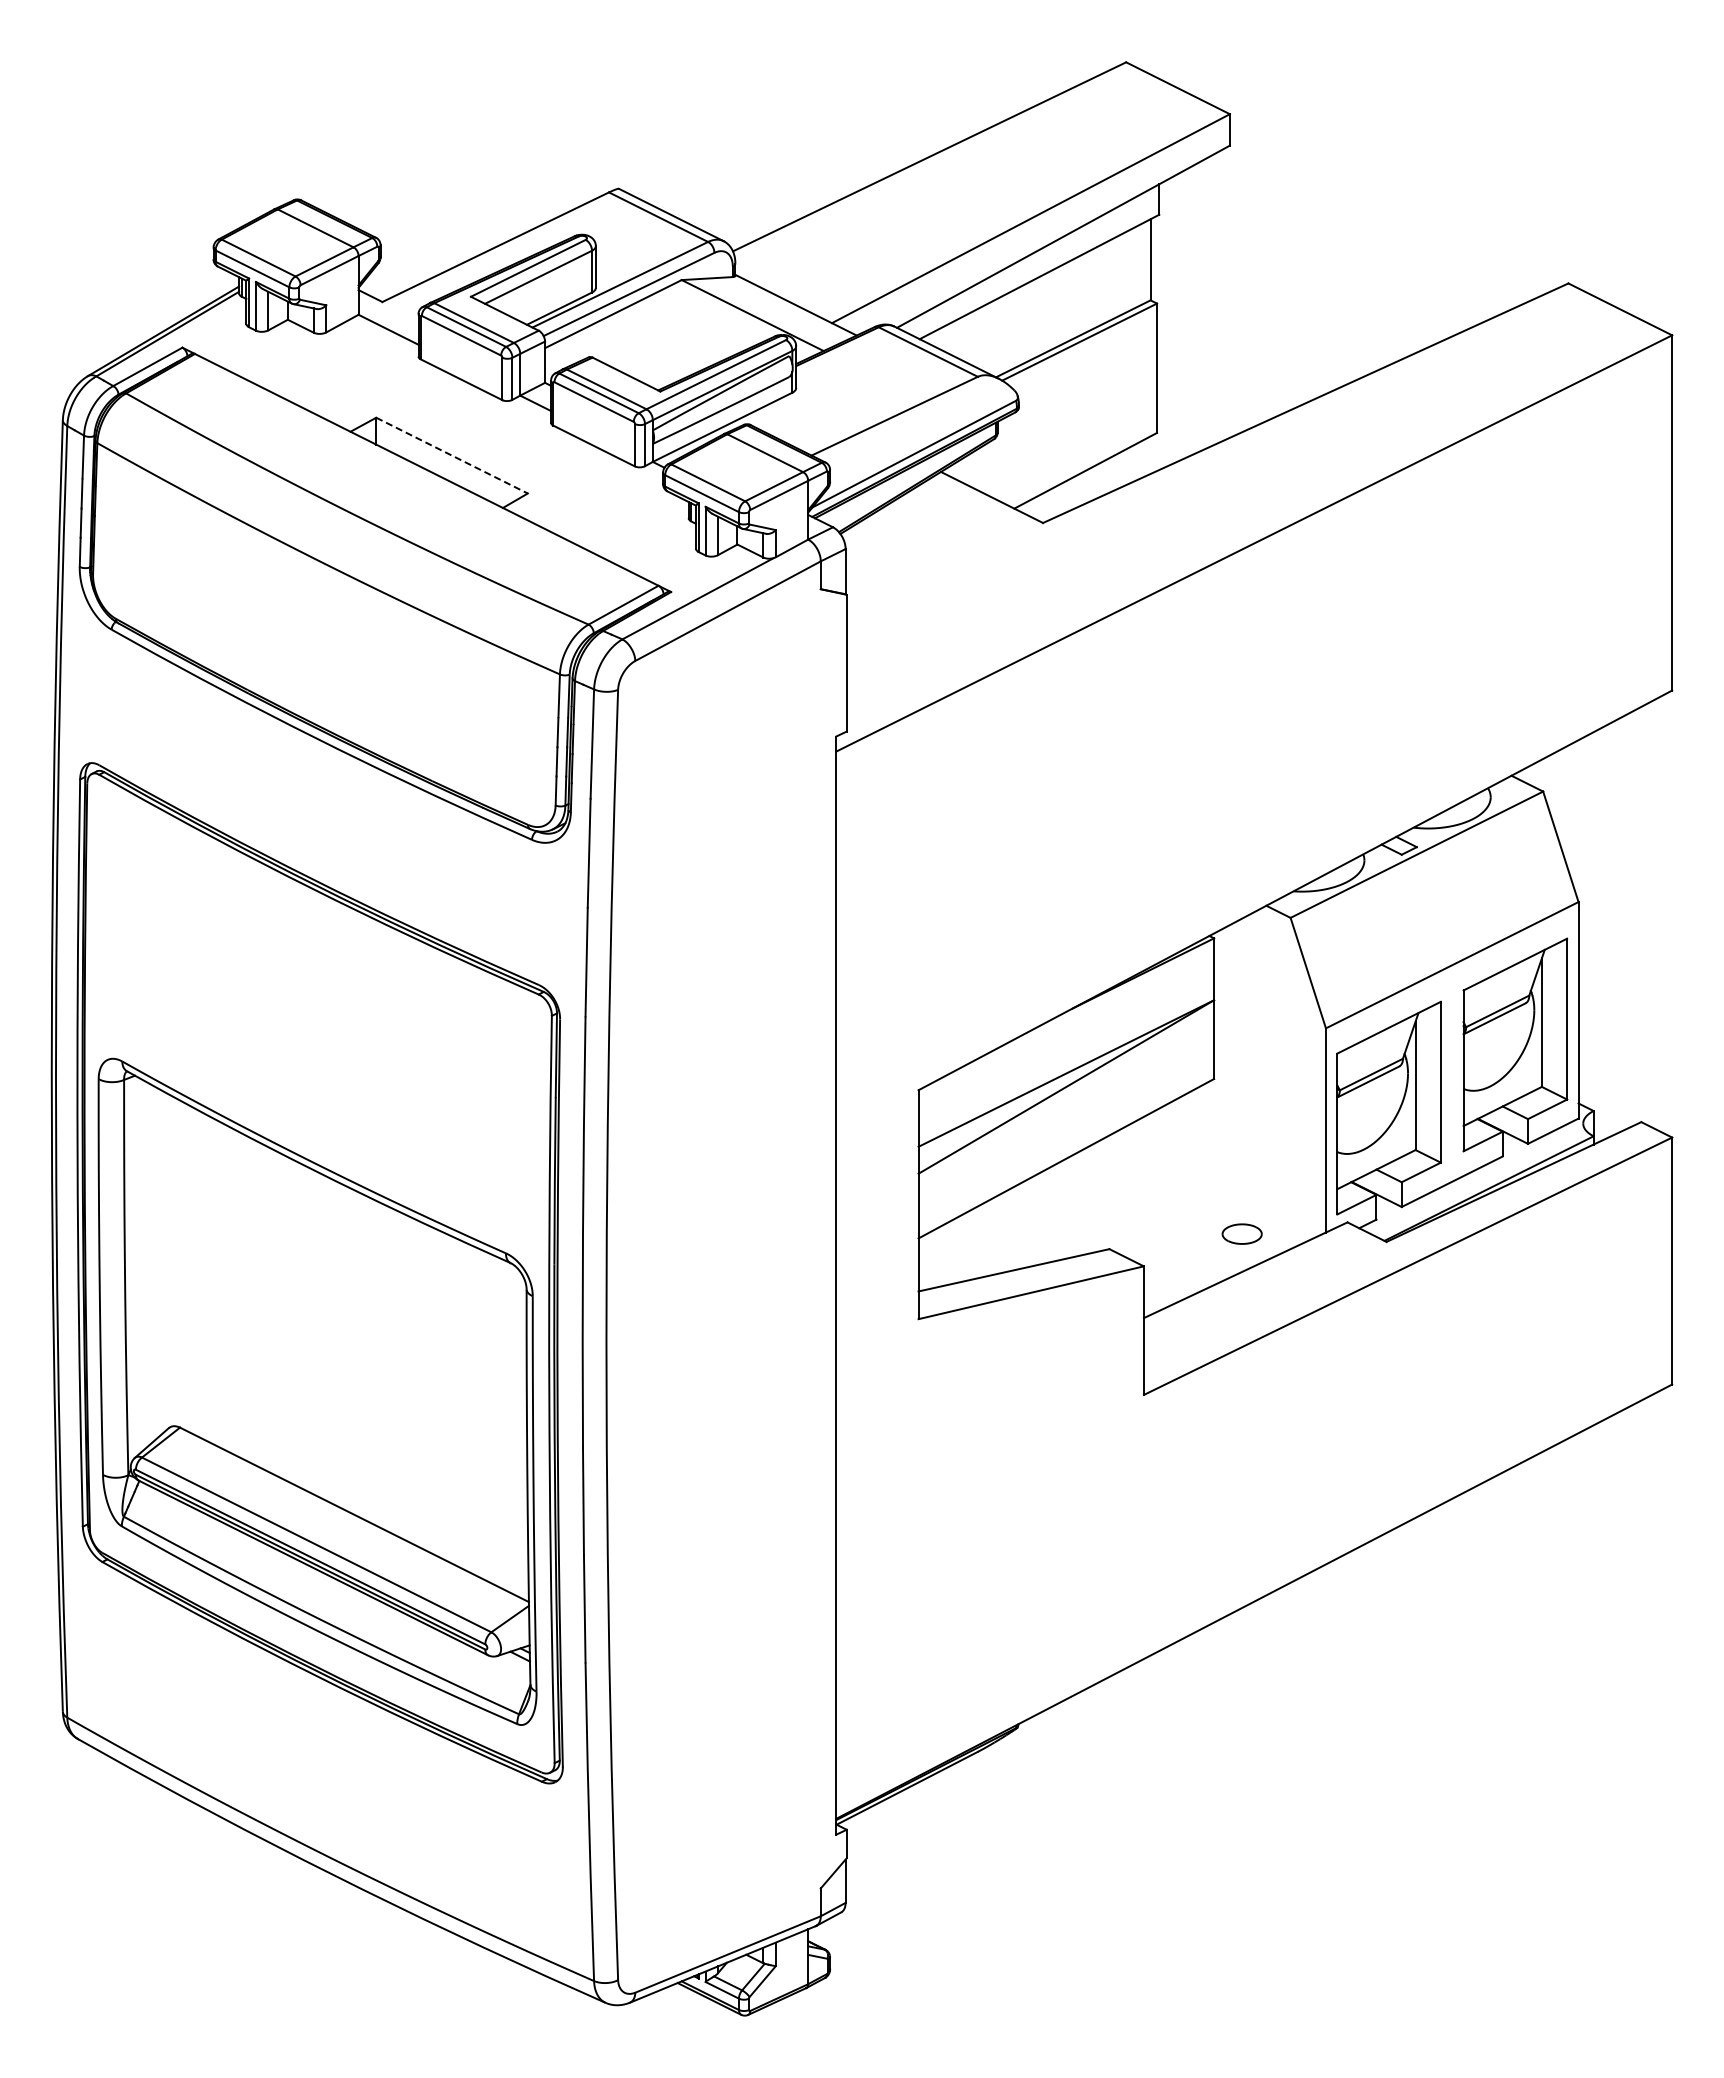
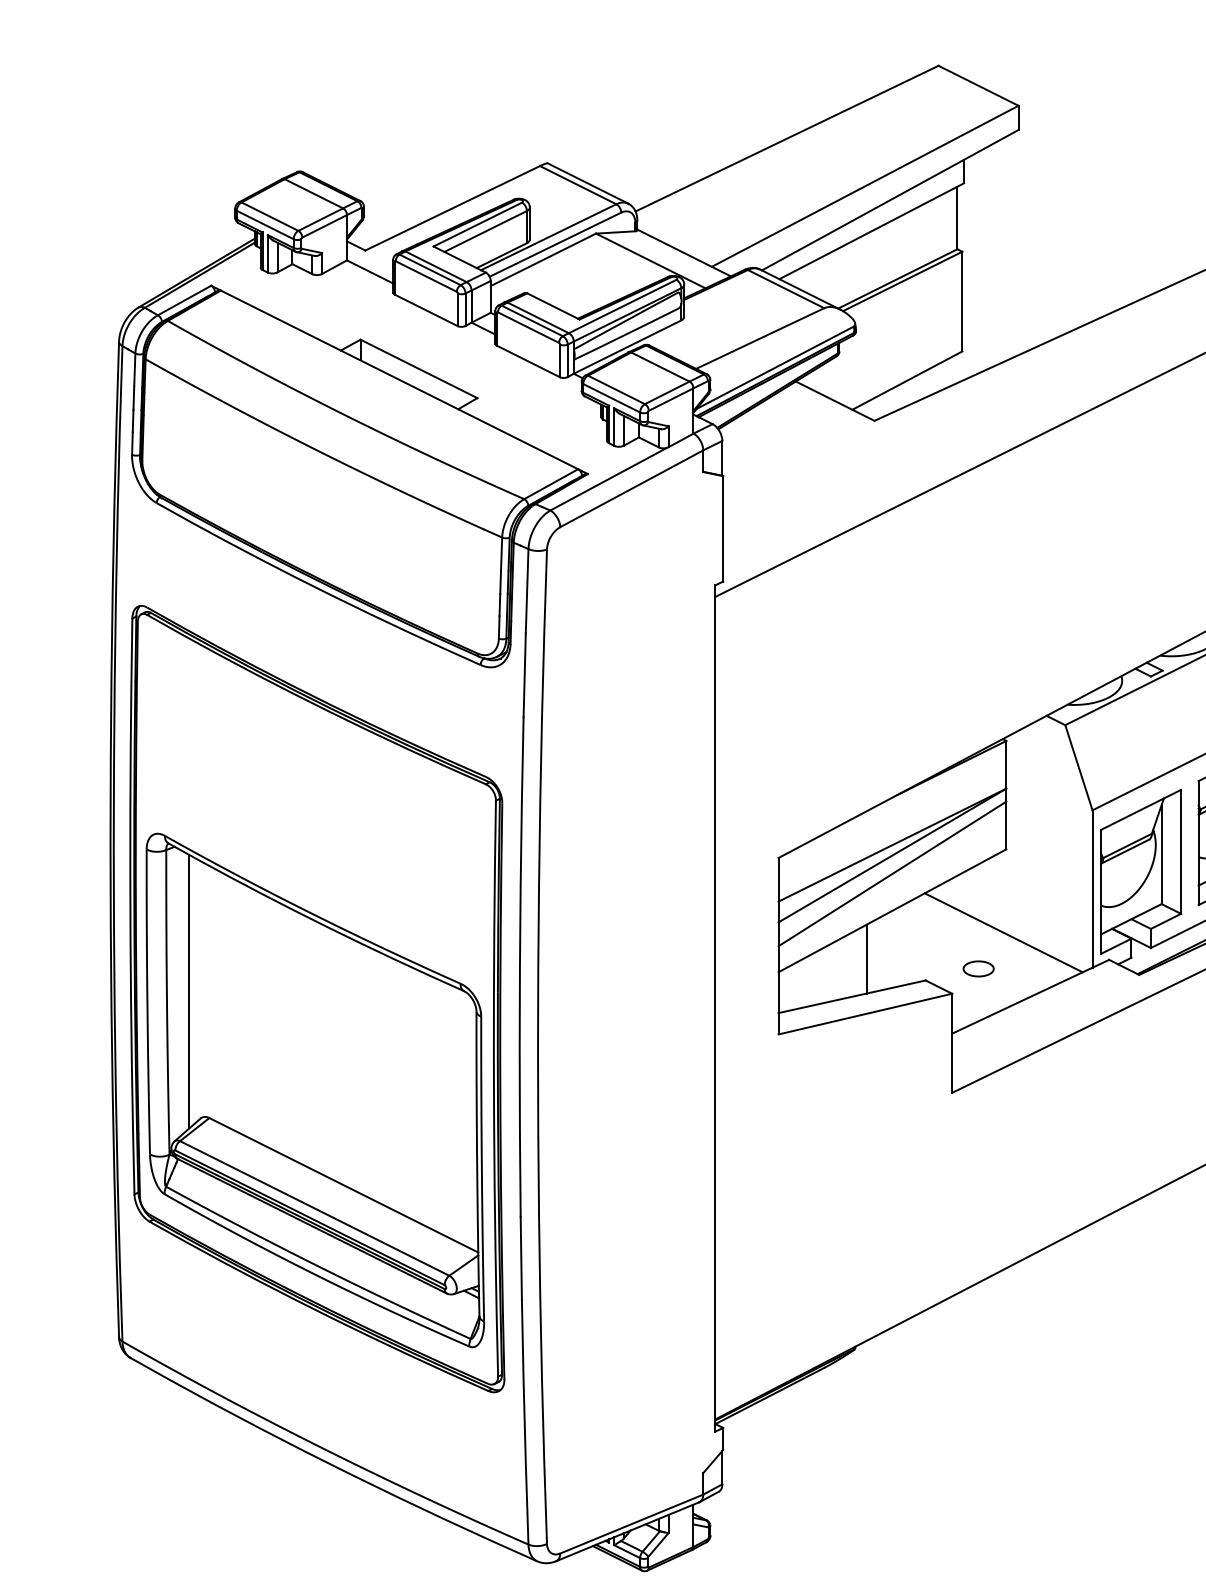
line: (452, 455) -> (419, 368), dashed -> solid
line: (1066, 1110) -> (892, 873), added
line: (1210, 1187) -> (1003, 932), added
line: (1032, 1221) -> (866, 959), added
part: (1241, 1233) -> (978, 968), moved
line: (154, 1263) -> (189, 991), added

